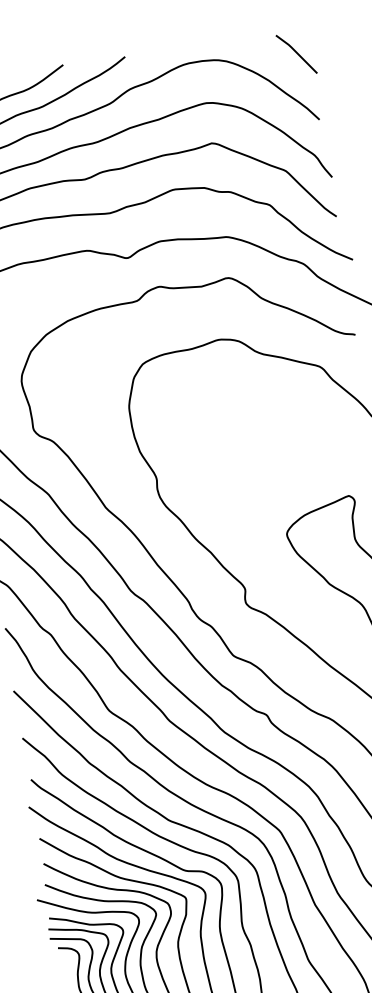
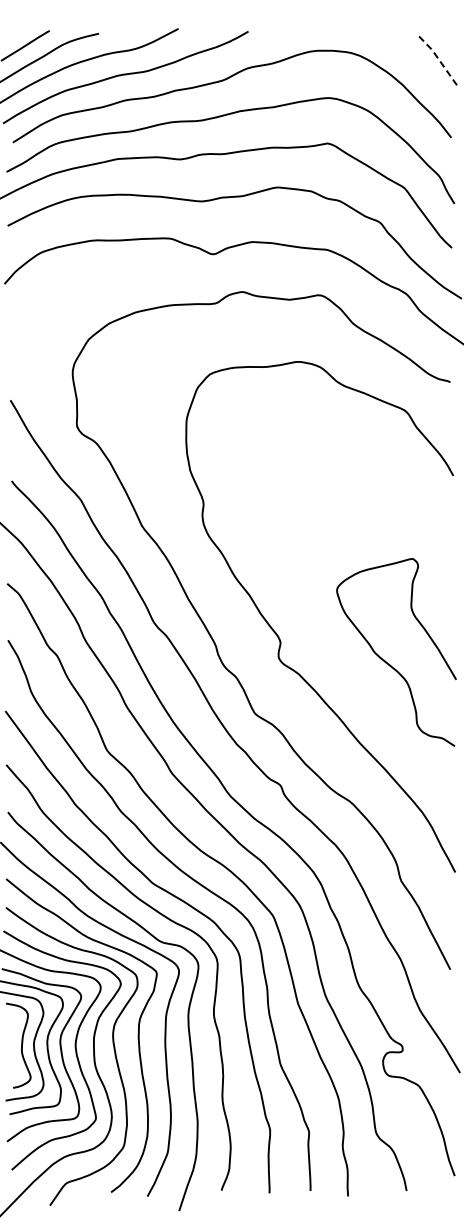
line: (297, 52) -> (439, 59), solid -> dashed

